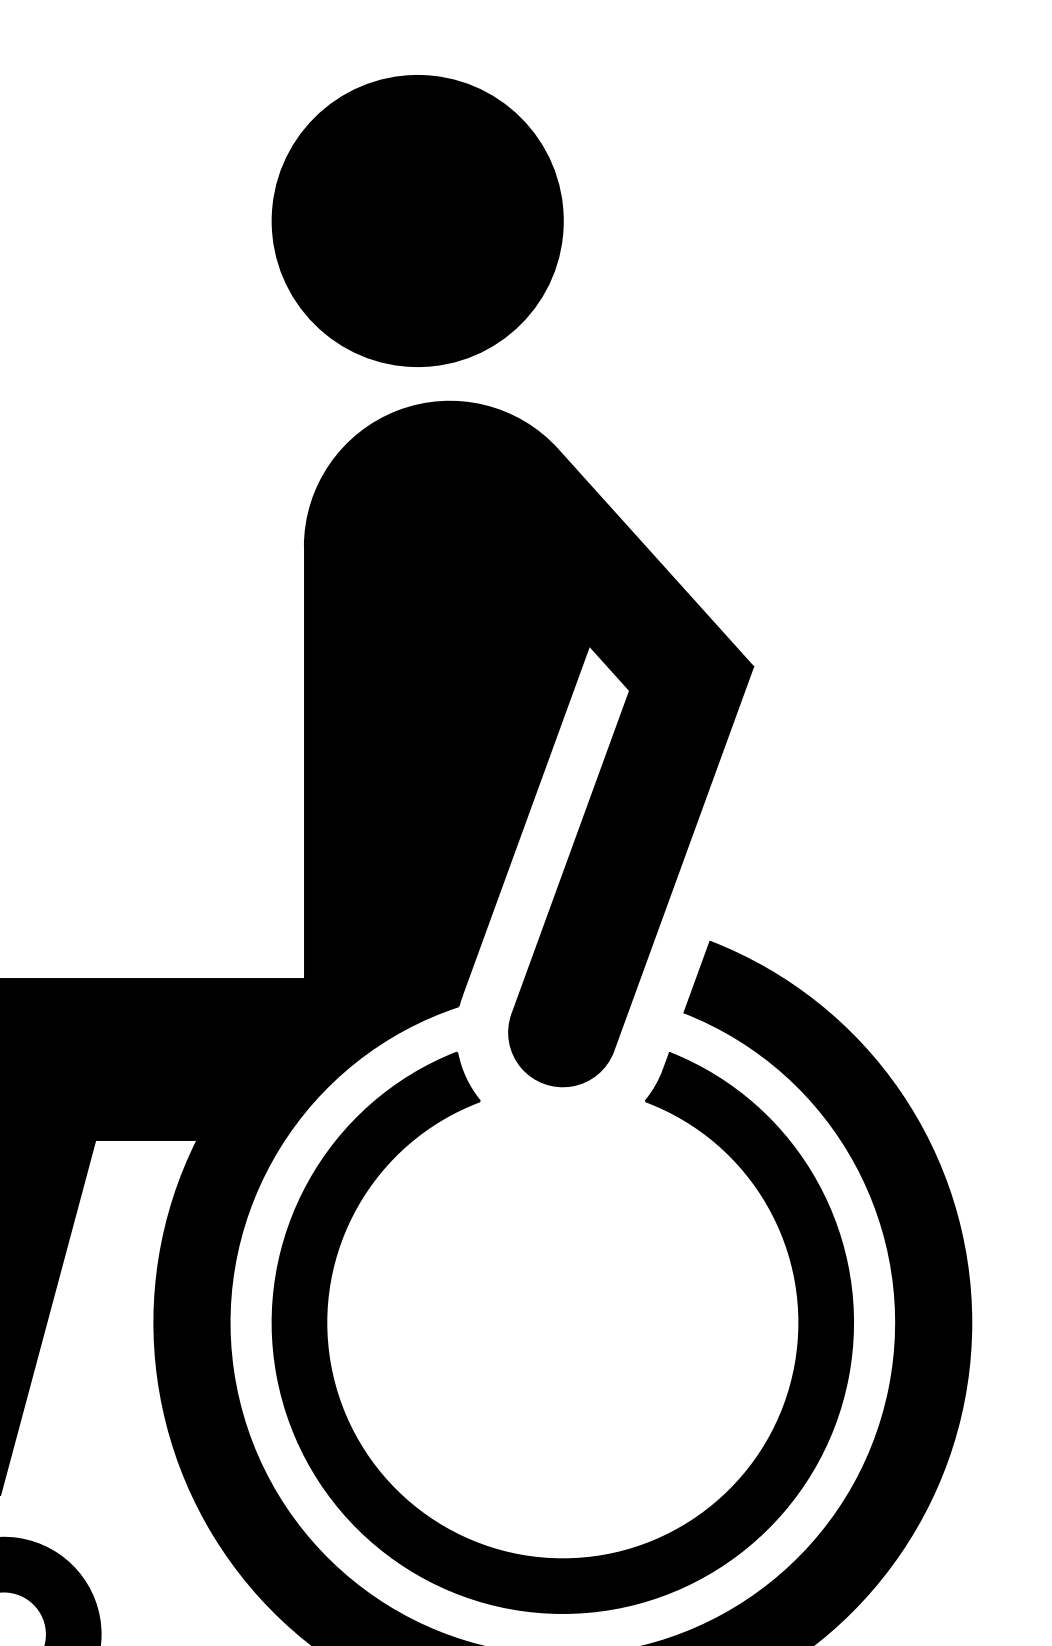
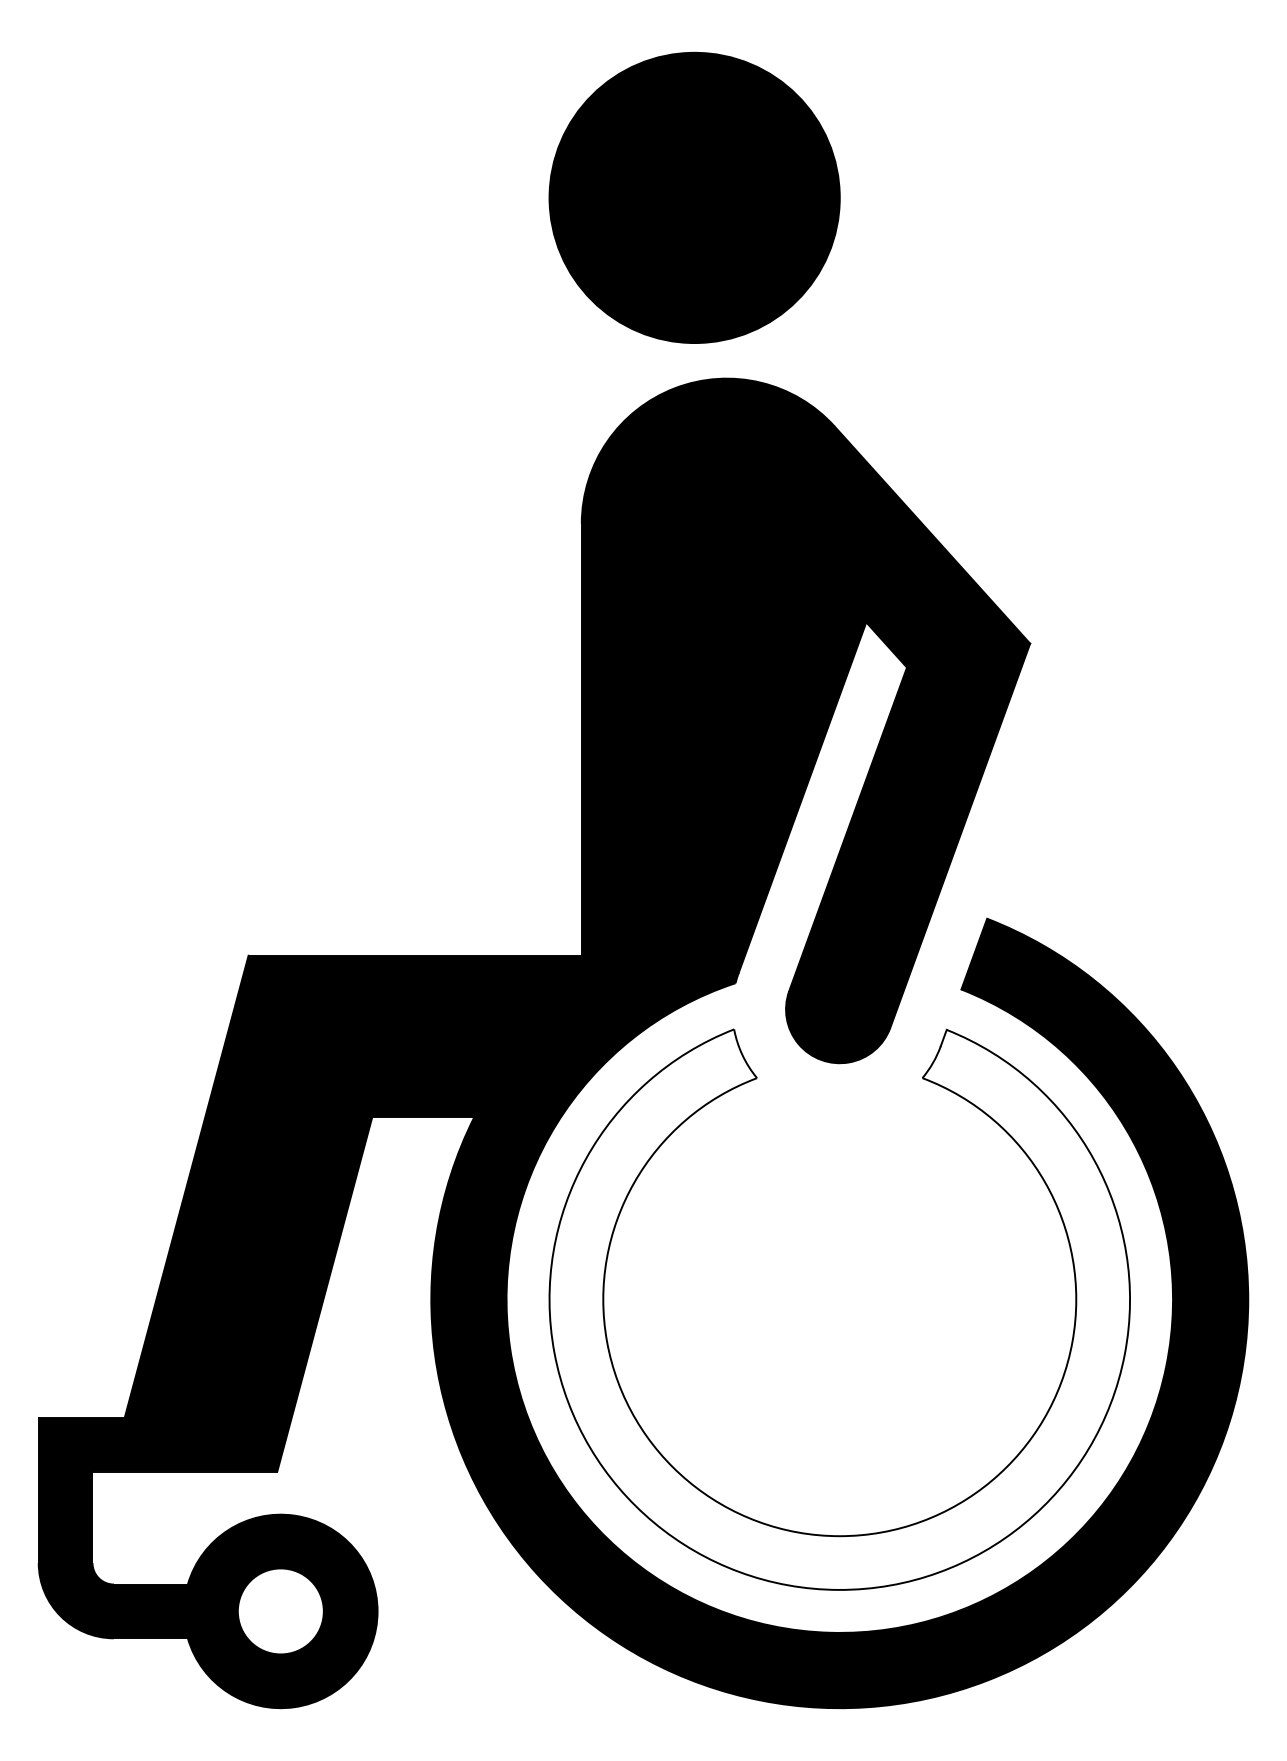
fill: (562, 1332) -> (839, 1309), removed

